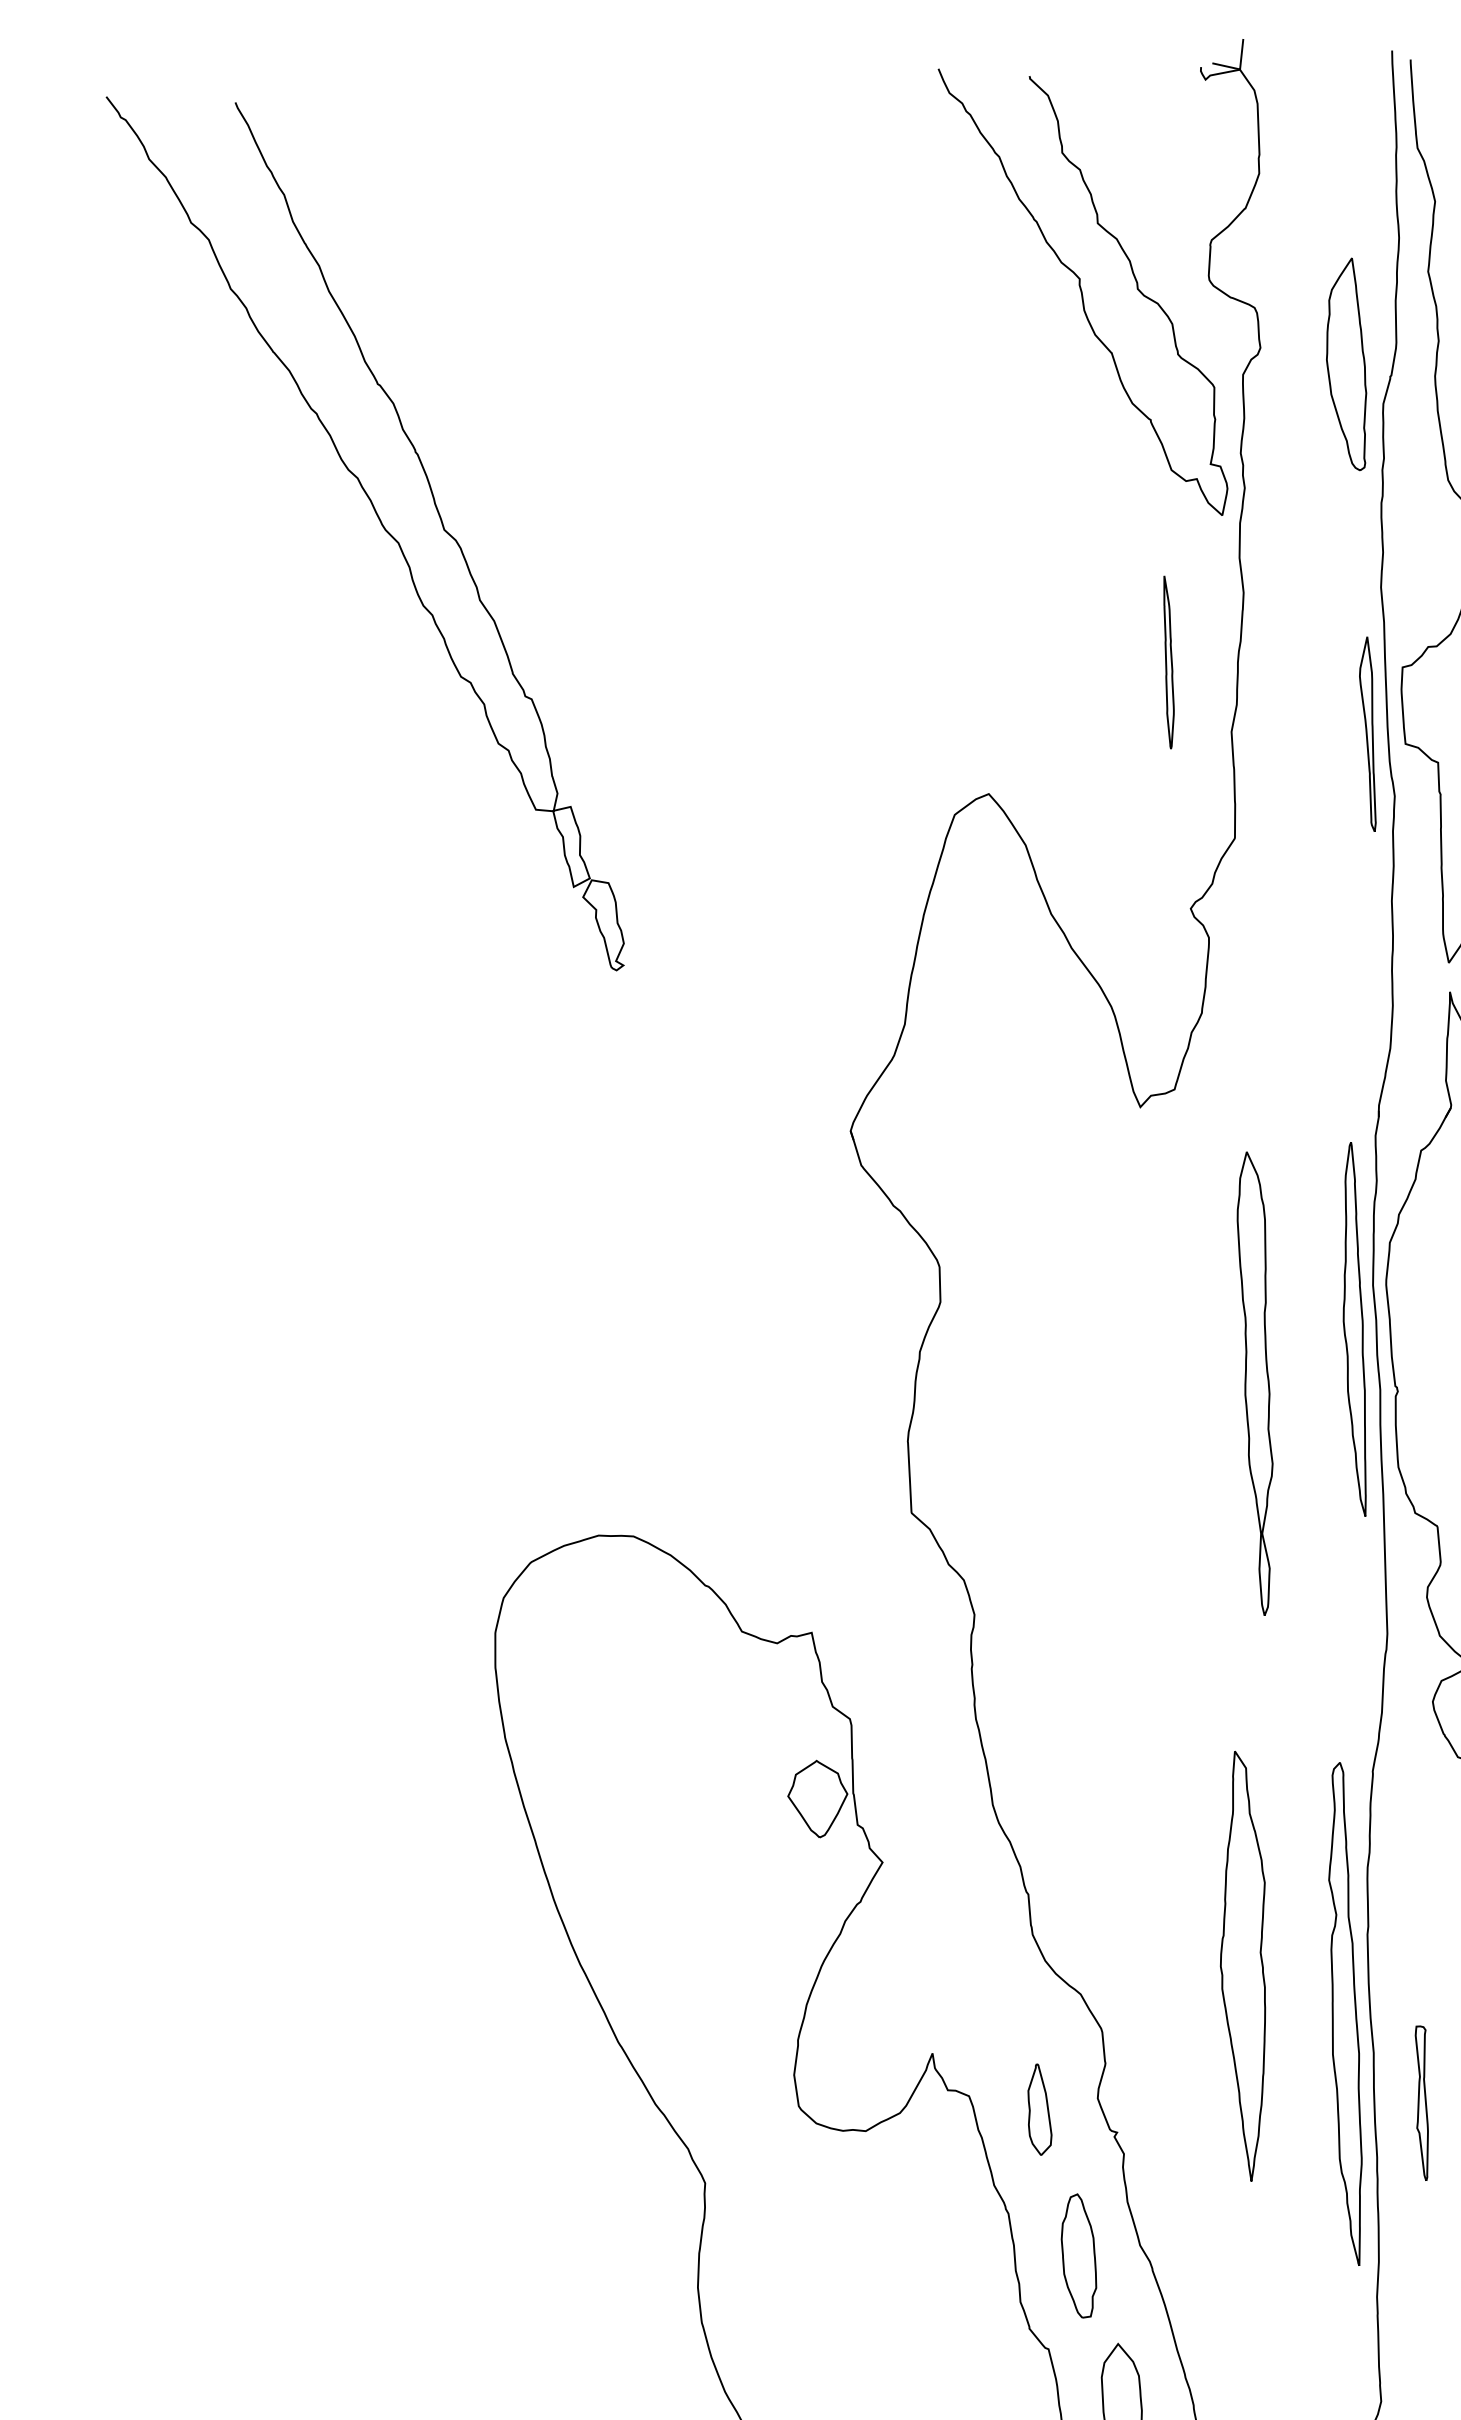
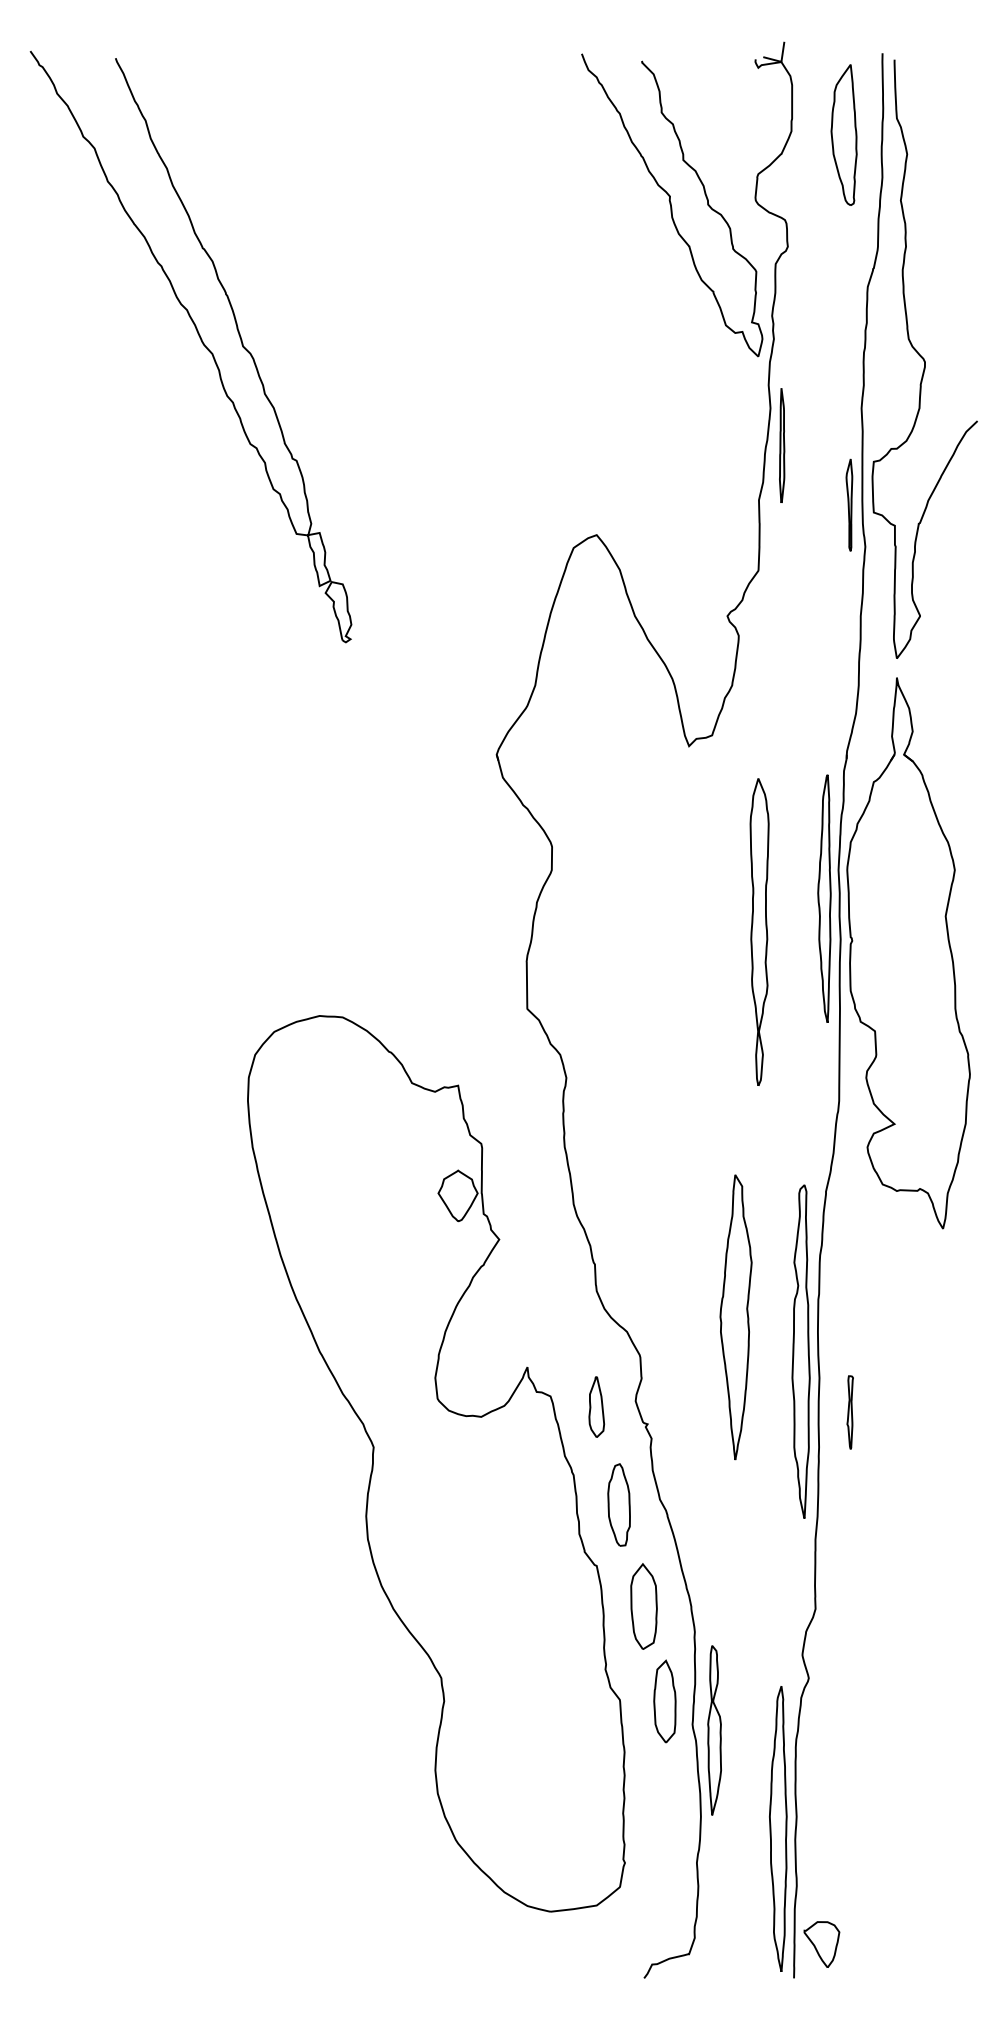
part: (1345, 363) -> (843, 134), moved
part: (1169, 662) -> (782, 445), moved
part: (1368, 733) -> (849, 504), size x0.71
part: (1421, 2103) -> (849, 1412), size x0.71

